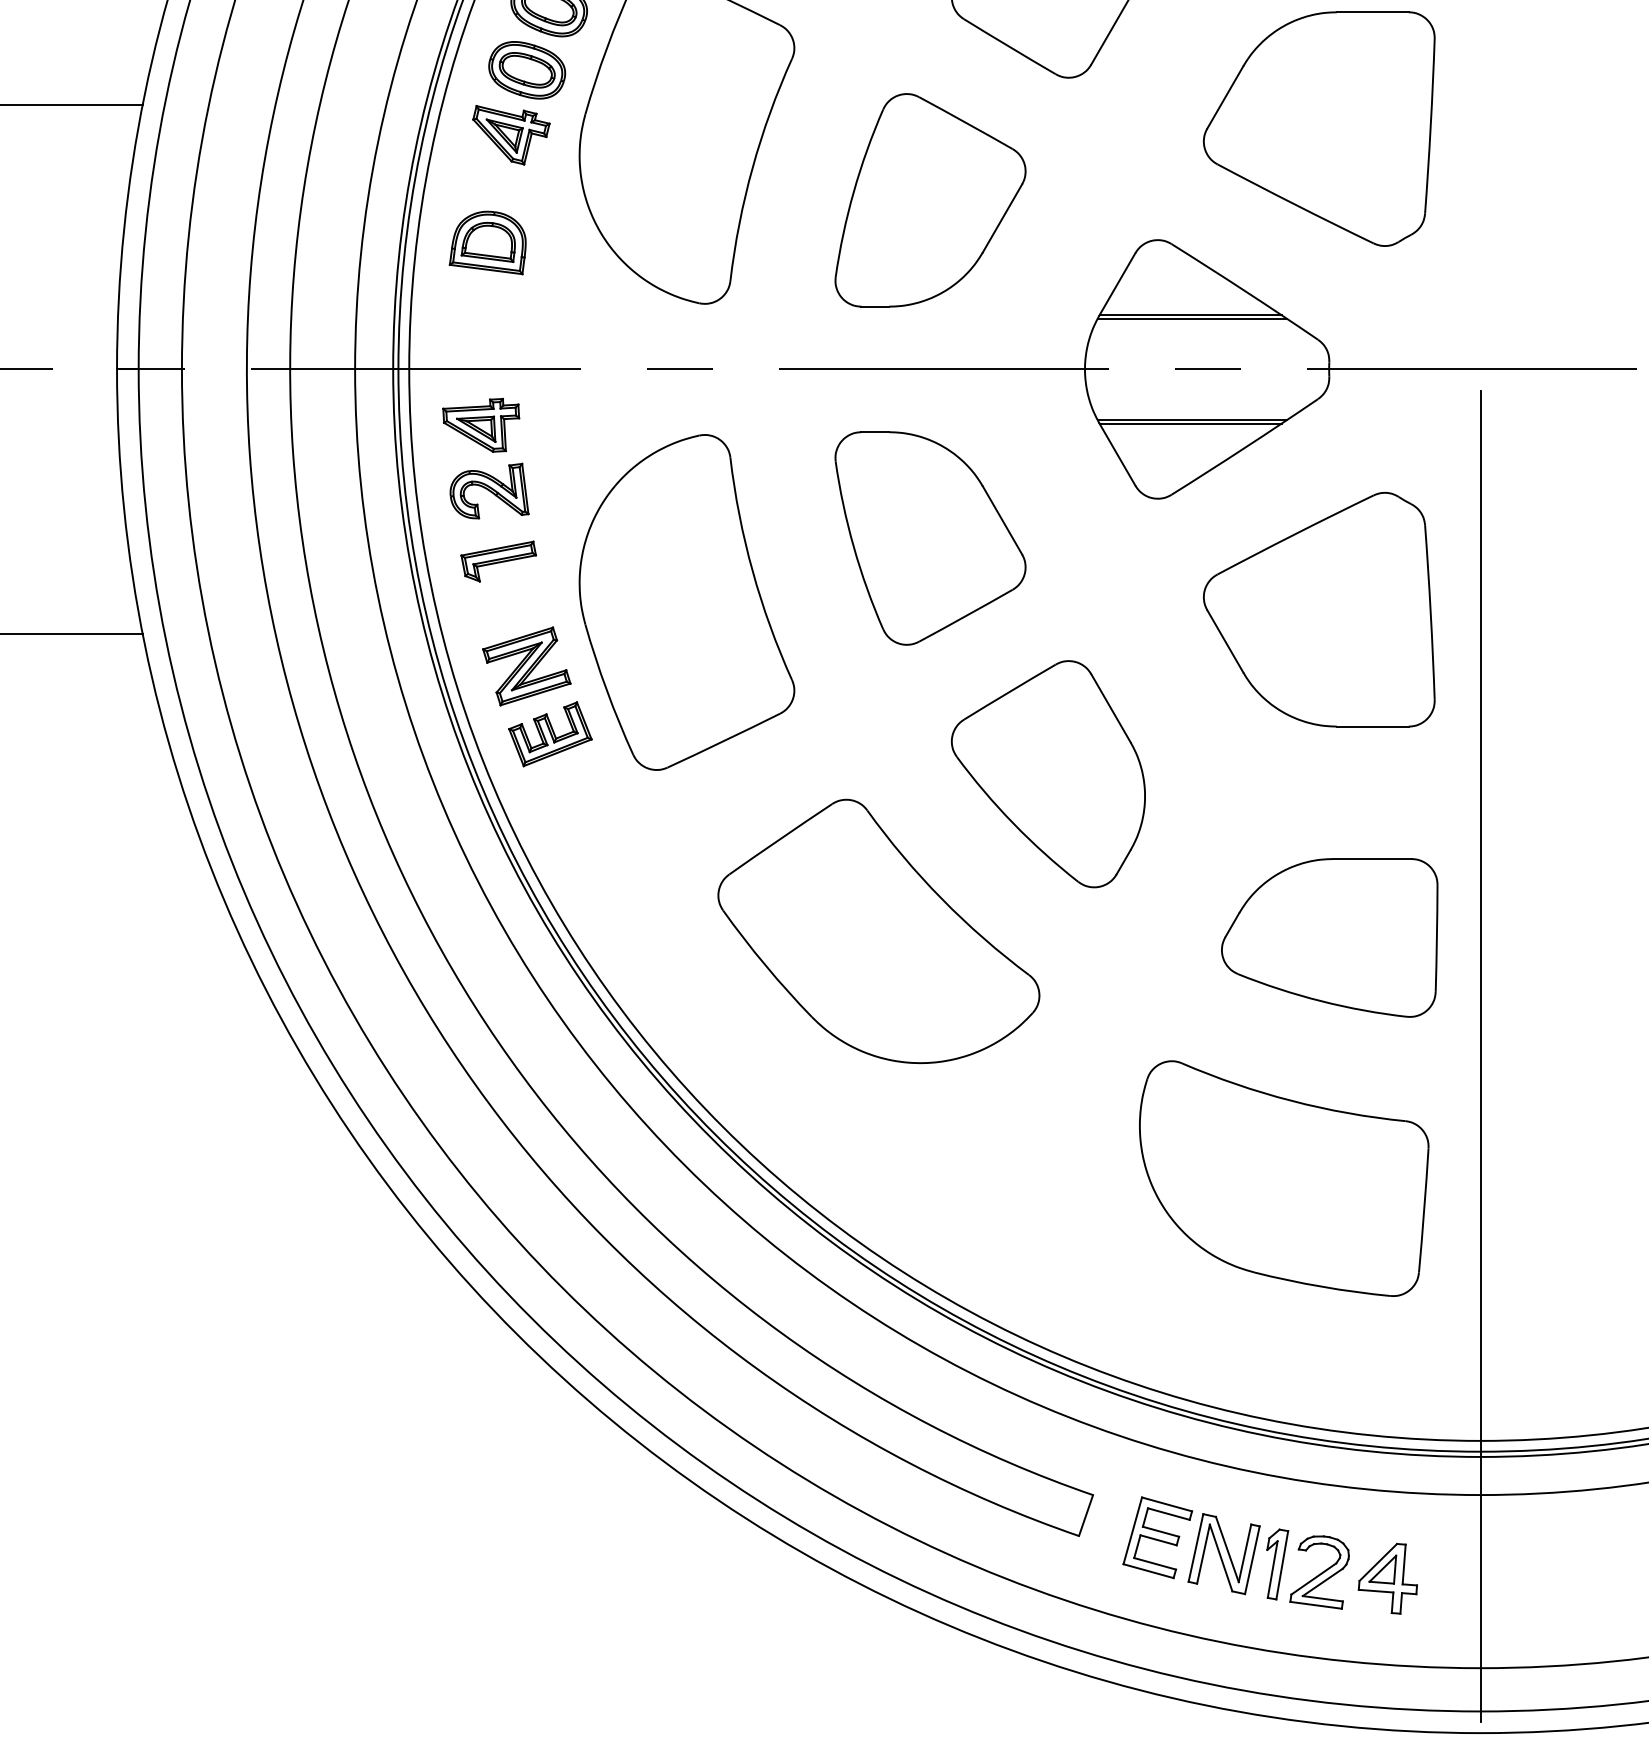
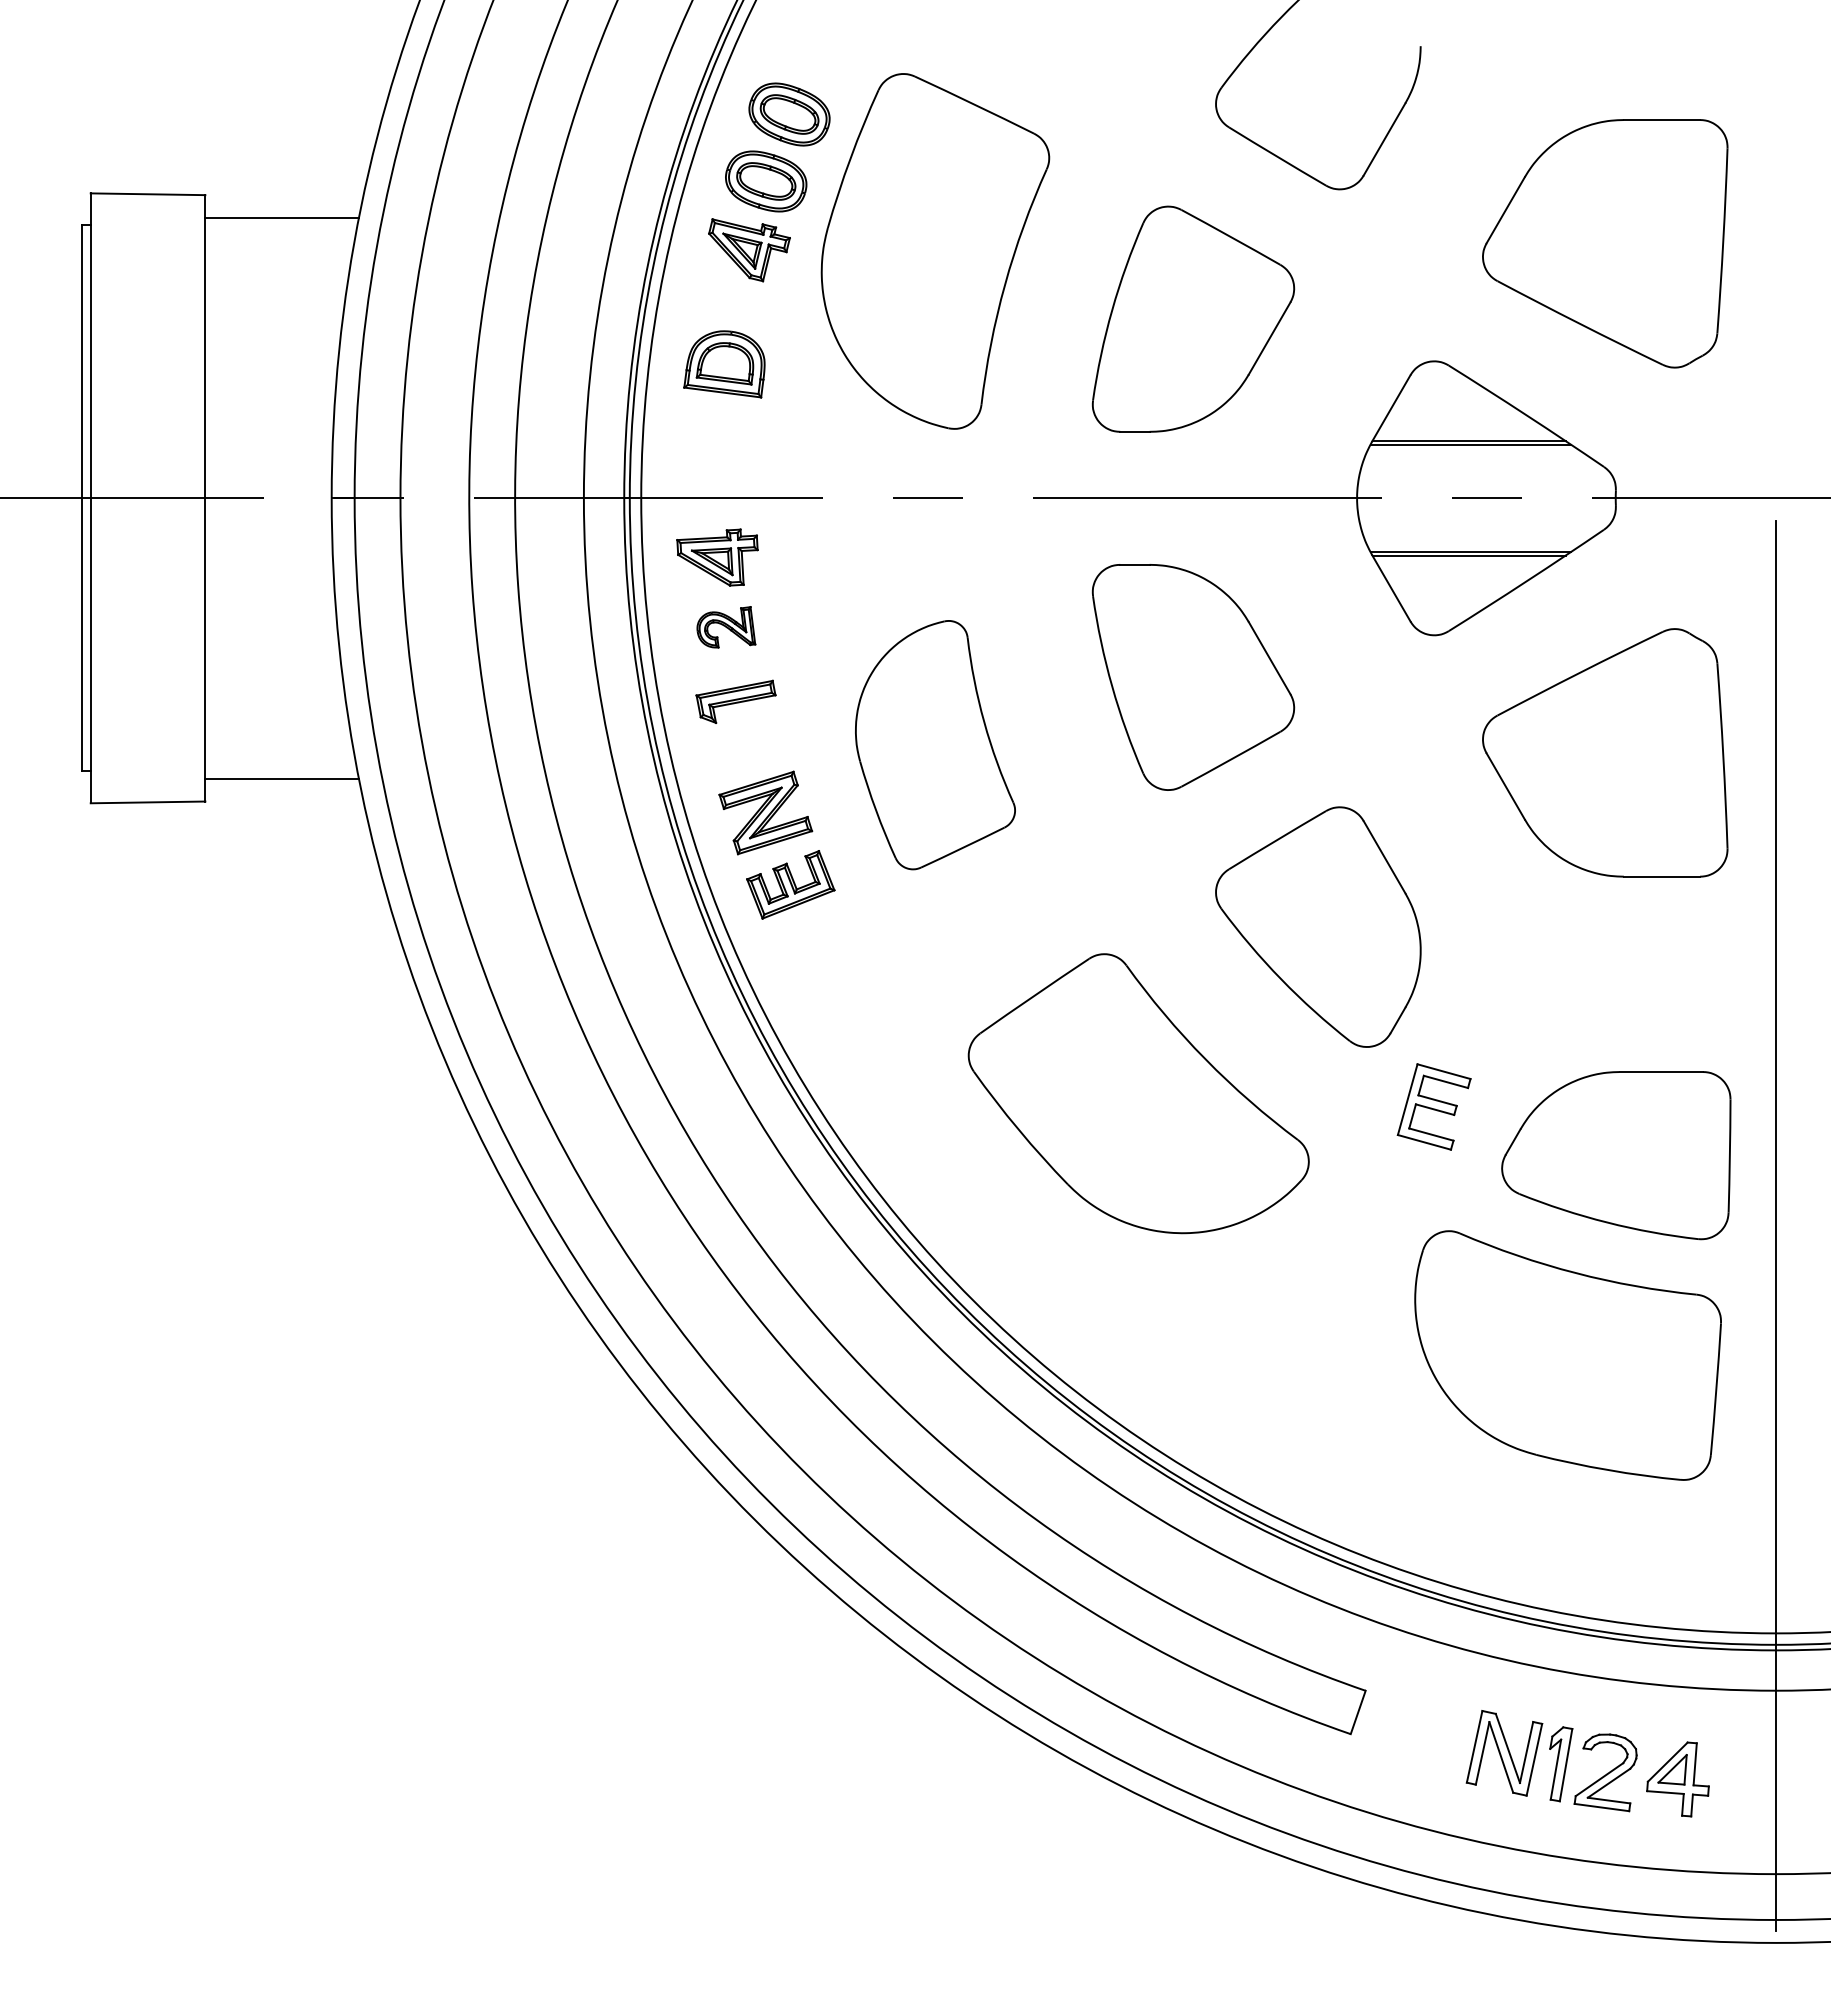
part: (489, 491) -> (726, 627), size x0.7
part: (687, 601) -> (935, 744), size x0.7
part: (1329, 937) -> (1616, 1155), moved
part: (1157, 1537) -> (1433, 1106), moved

